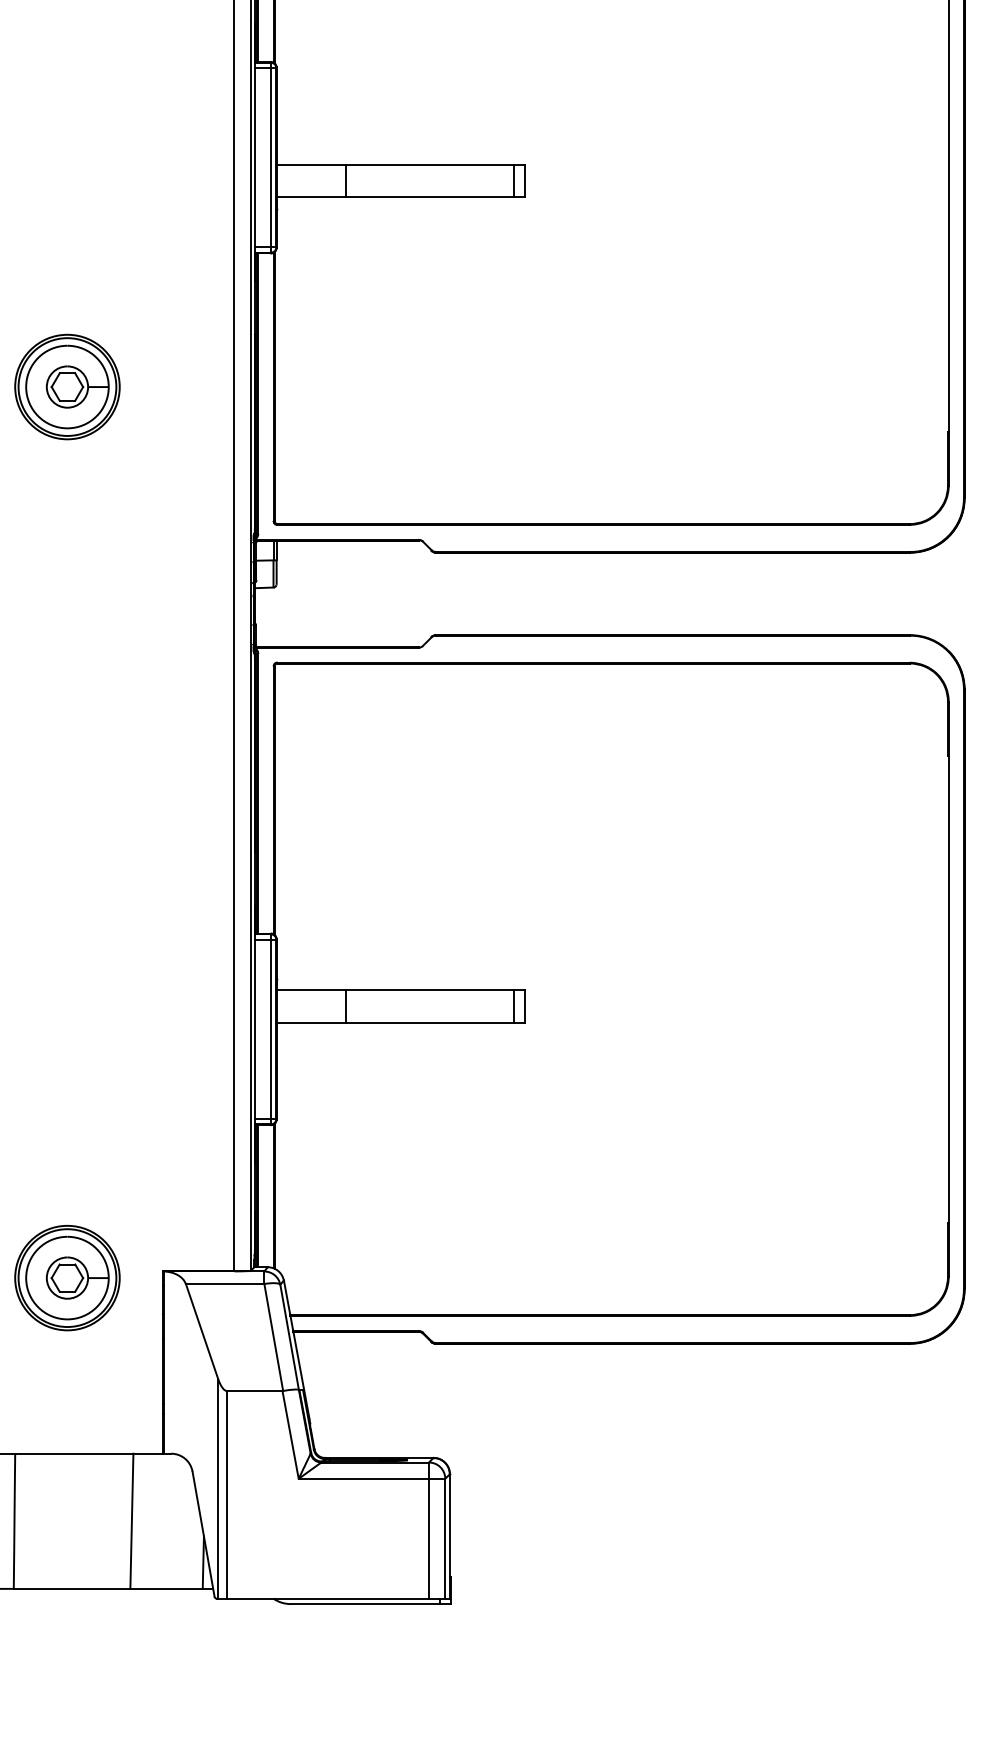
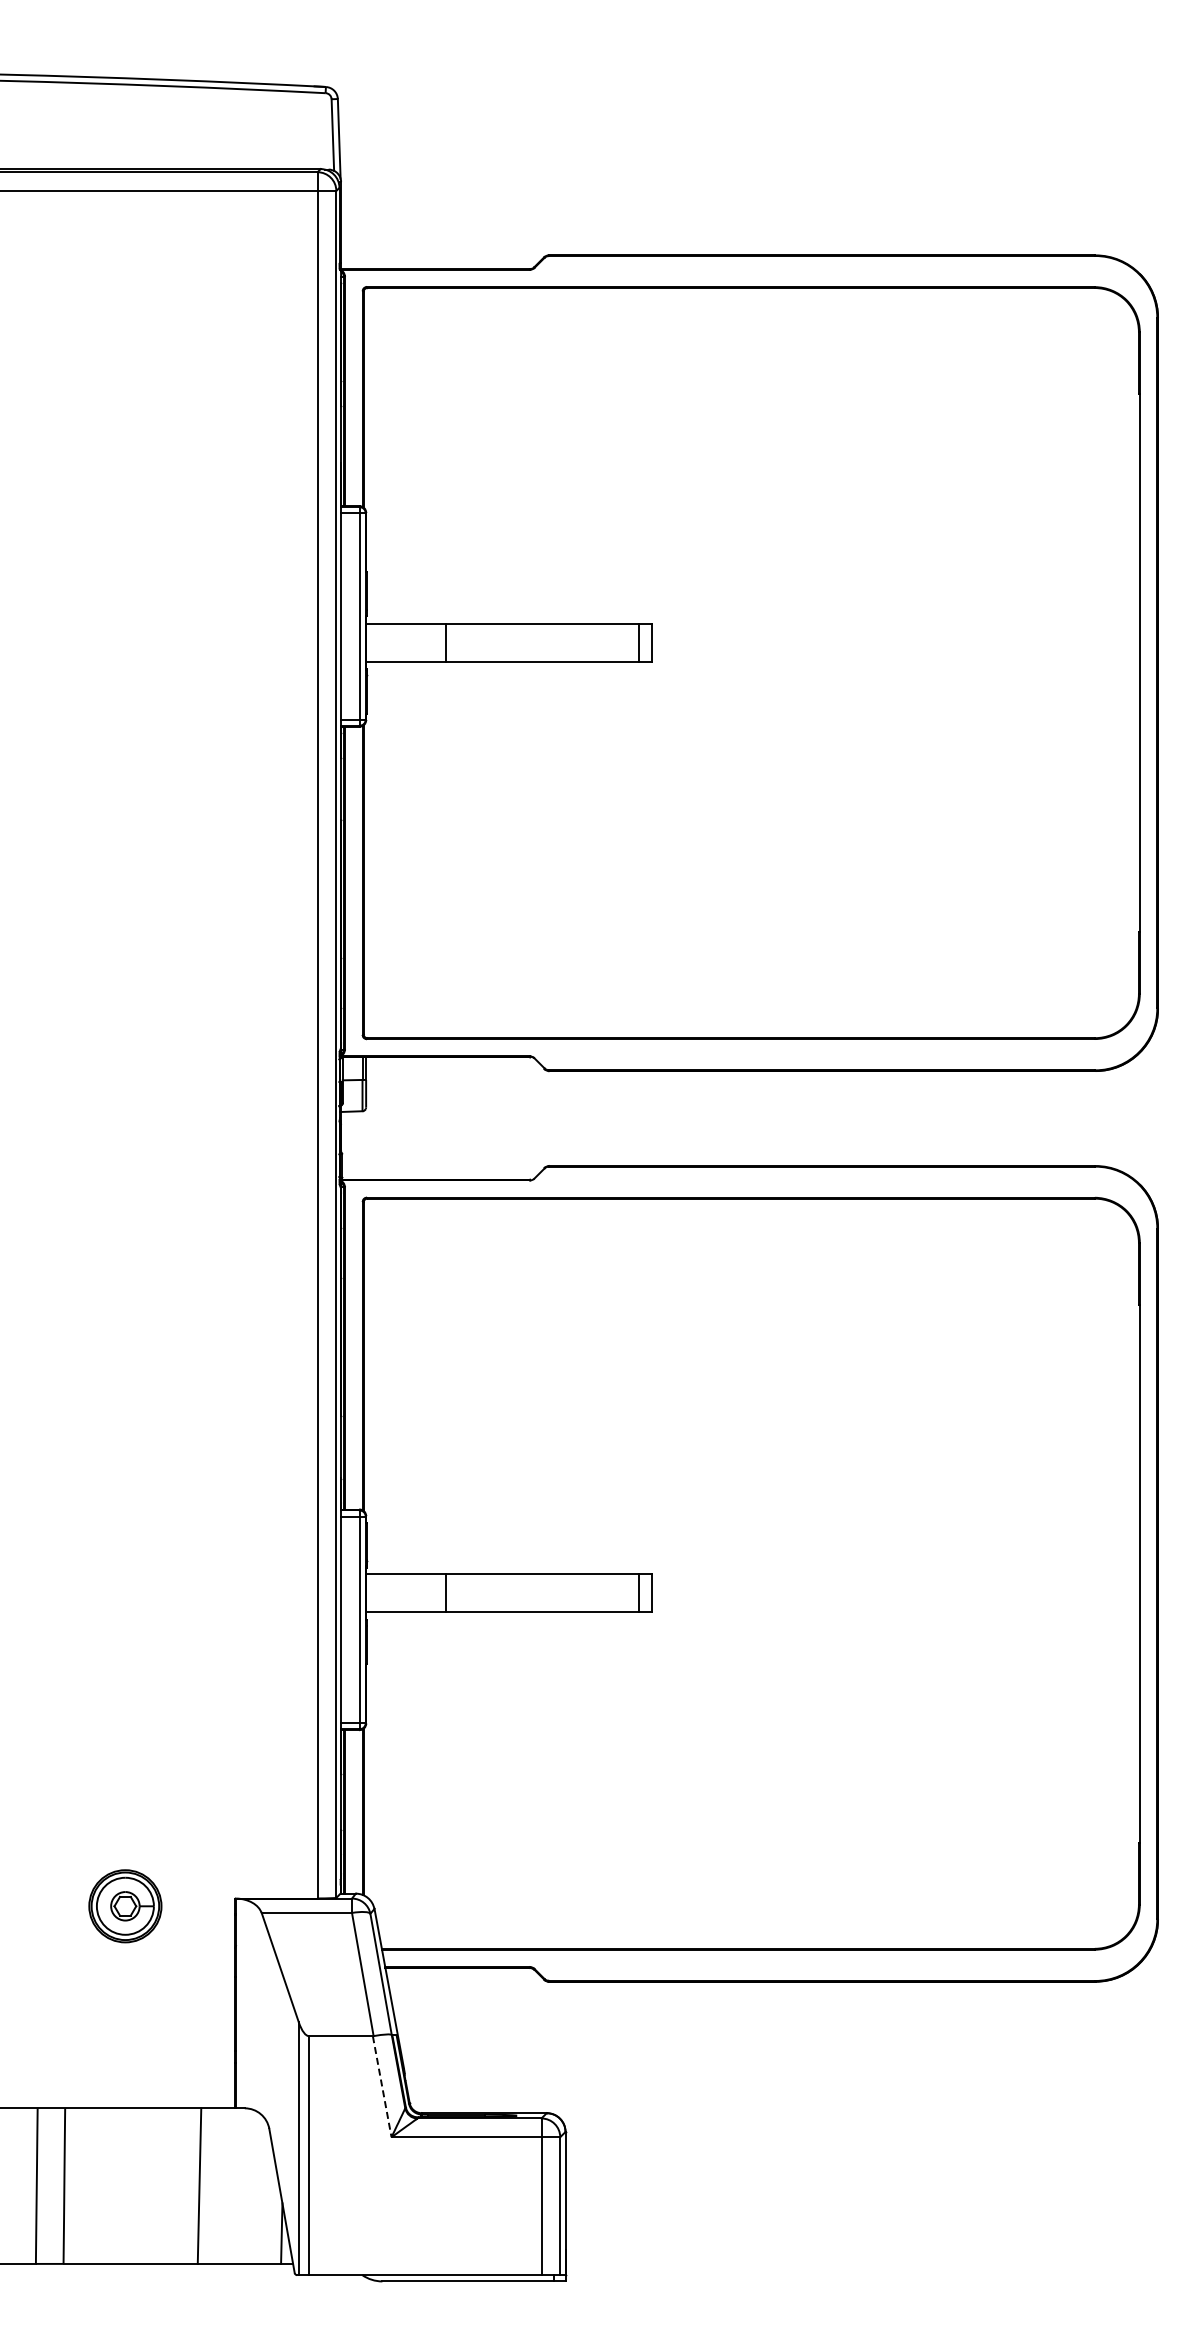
part: (67, 387) -> (125, 880), removed
part: (67, 1278) -> (125, 1906), size x0.6
line: (290, 1435) -> (382, 2087), solid -> dashed

